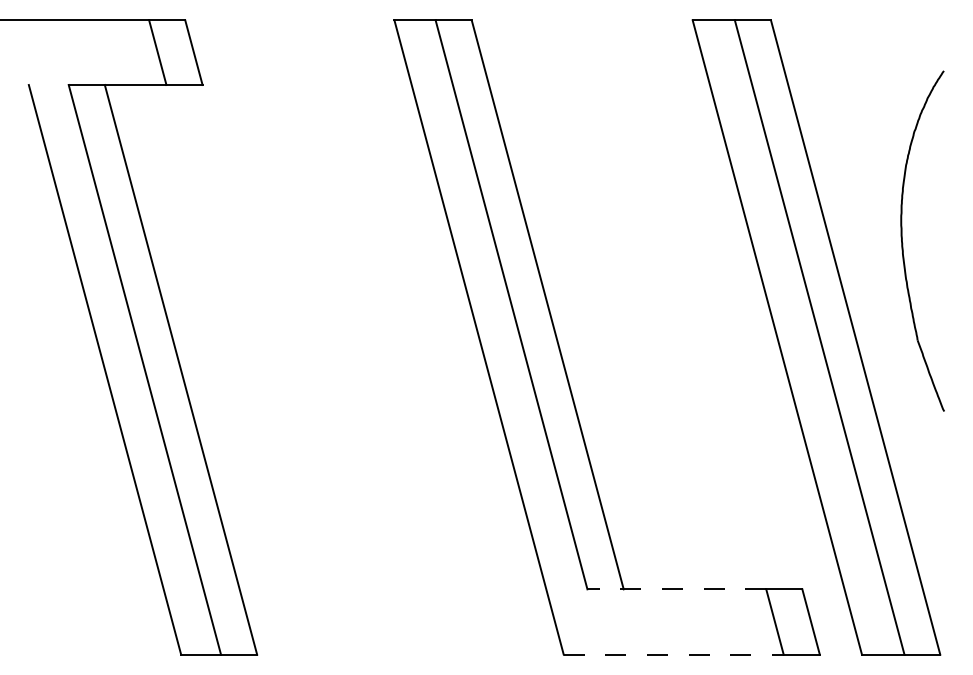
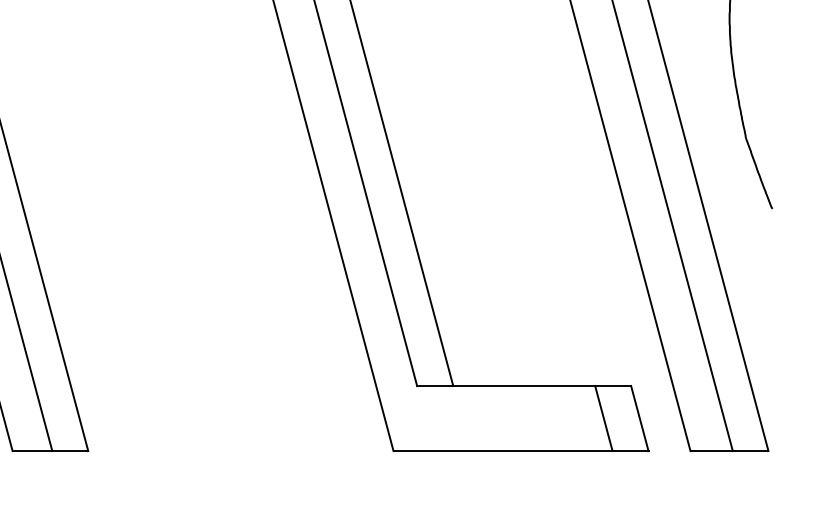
line: (676, 589) -> (505, 386), dashed -> solid
line: (673, 654) -> (502, 450), dashed -> solid

